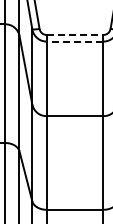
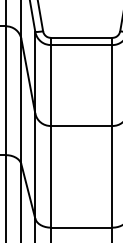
line: (75, 34) -> (82, 37), dashed -> solid
line: (74, 41) -> (81, 44), dashed -> solid

